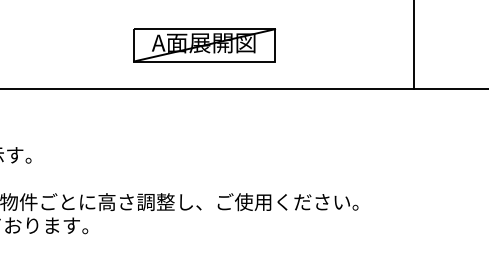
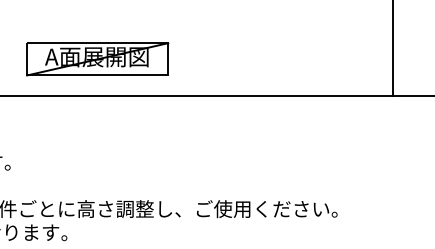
part: (204, 45) -> (97, 59), moved

